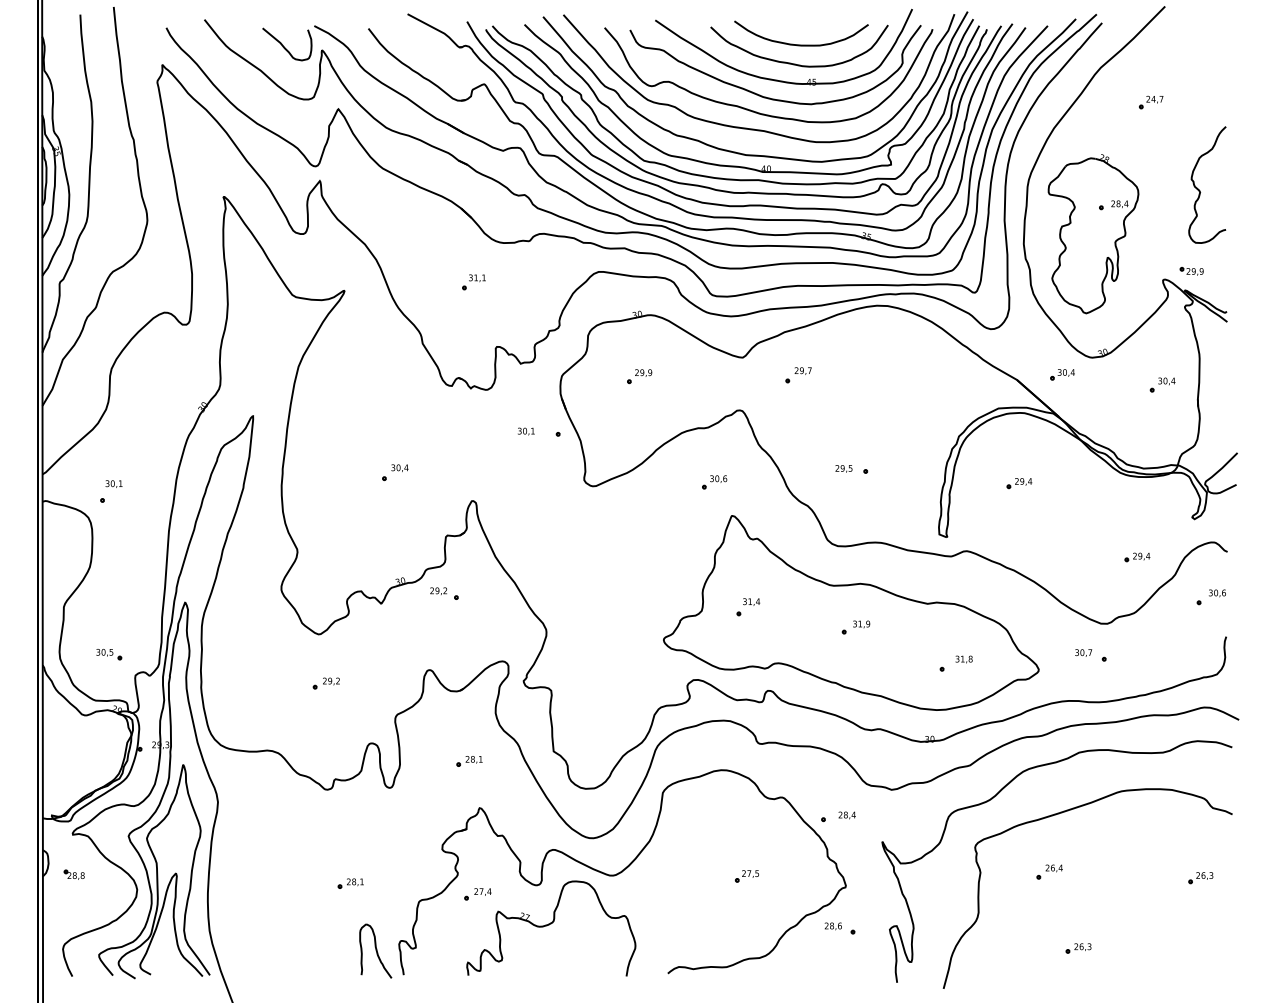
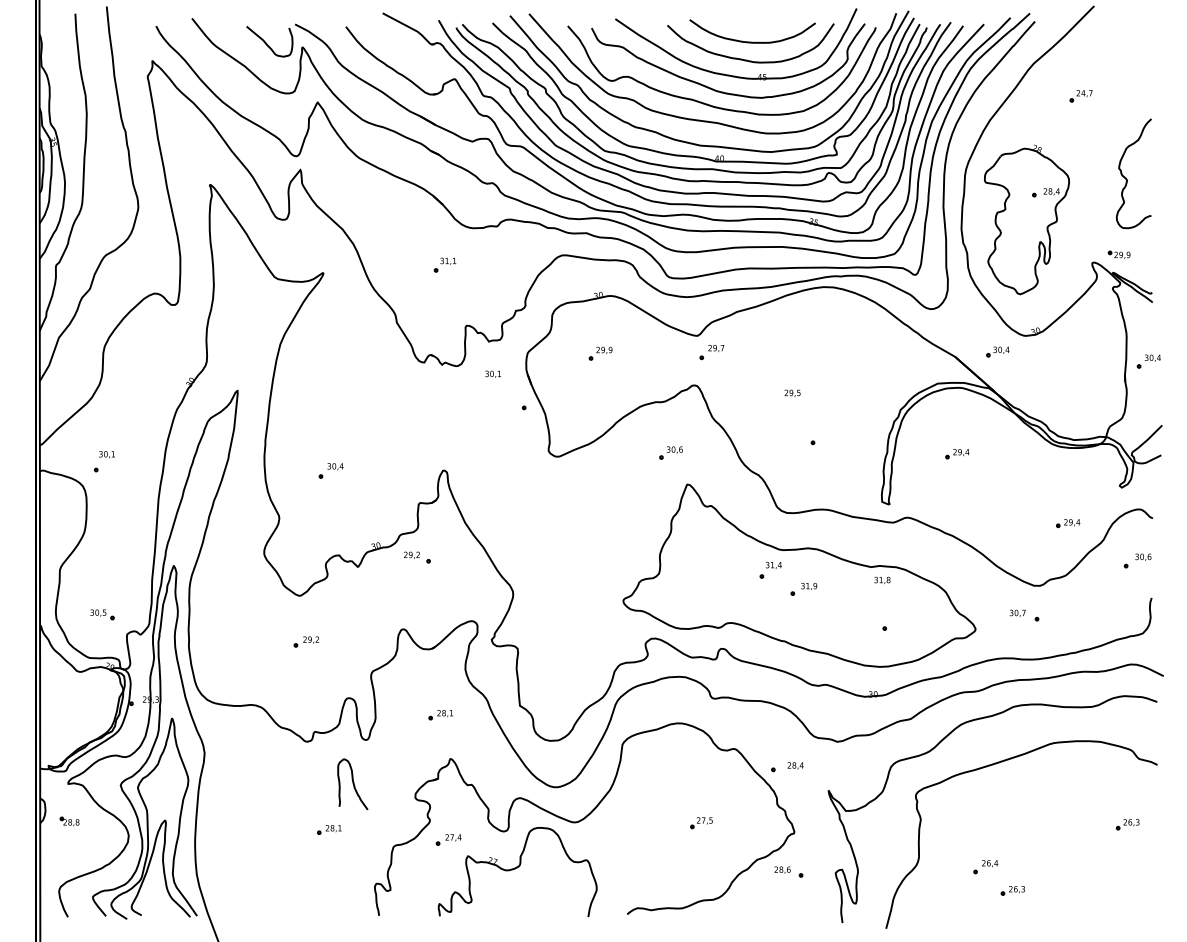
part: (798, 375) -> (711, 352), moved
part: (1162, 384) -> (1148, 361), moved
text: (526, 430) -> (493, 373), moved
text: (843, 467) -> (792, 392), moved
part: (394, 472) -> (330, 470), moved
part: (748, 607) -> (770, 570), moved
text: (964, 658) -> (882, 579), moved
part: (1049, 872) -> (985, 867), moved
curve: (375, 950) -> (352, 783), moved

